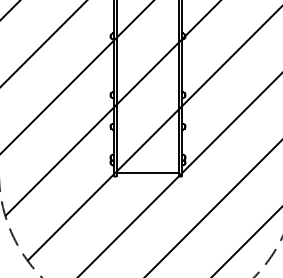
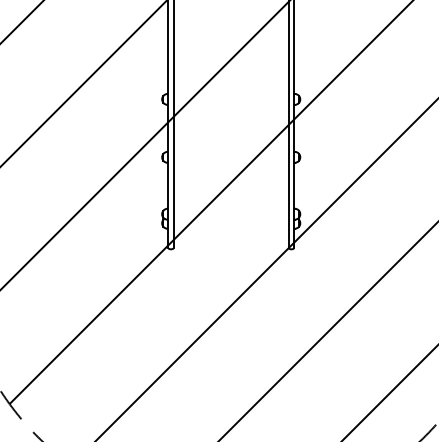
line: (147, 172) -> (230, 241), removed

